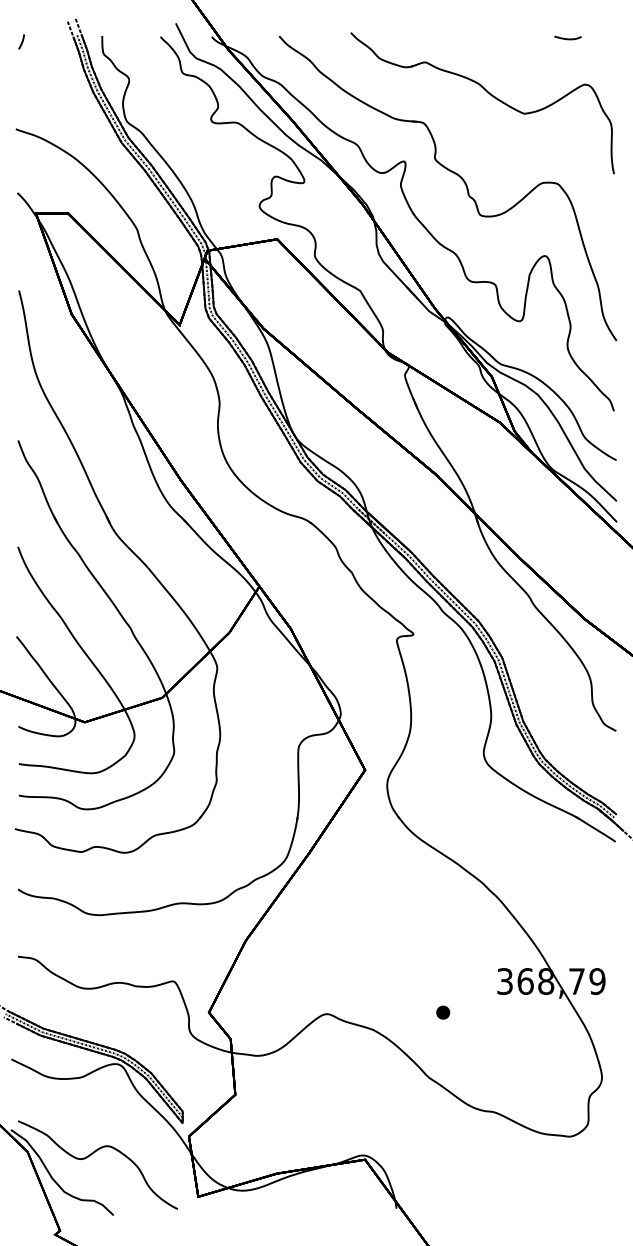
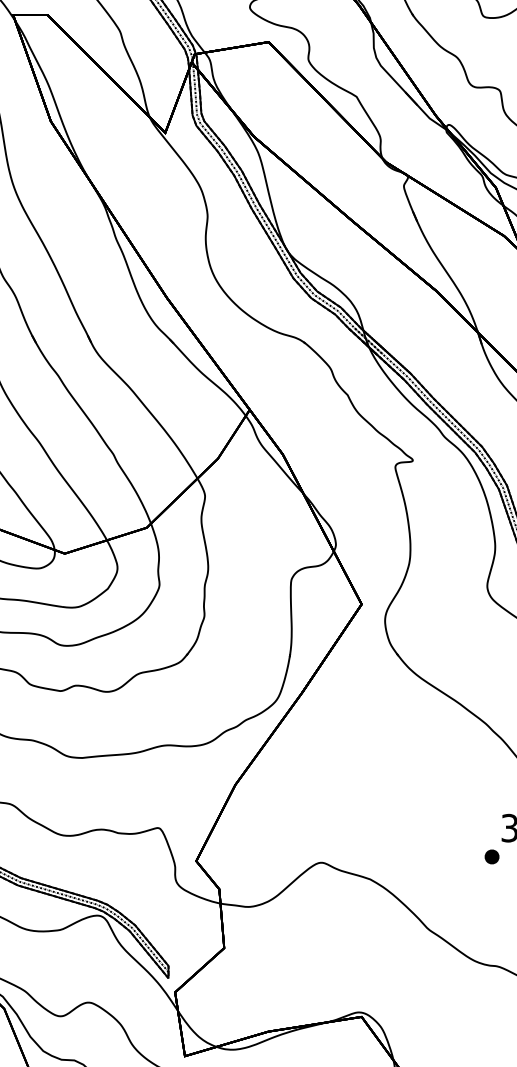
part: (443, 1012) -> (492, 856), moved

